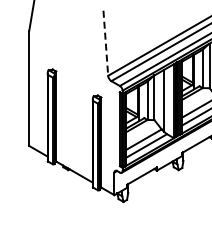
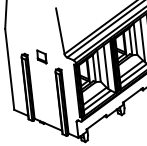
line: (105, 43) -> (60, 31), dashed -> solid
part: (75, 75) -> (41, 56), added

